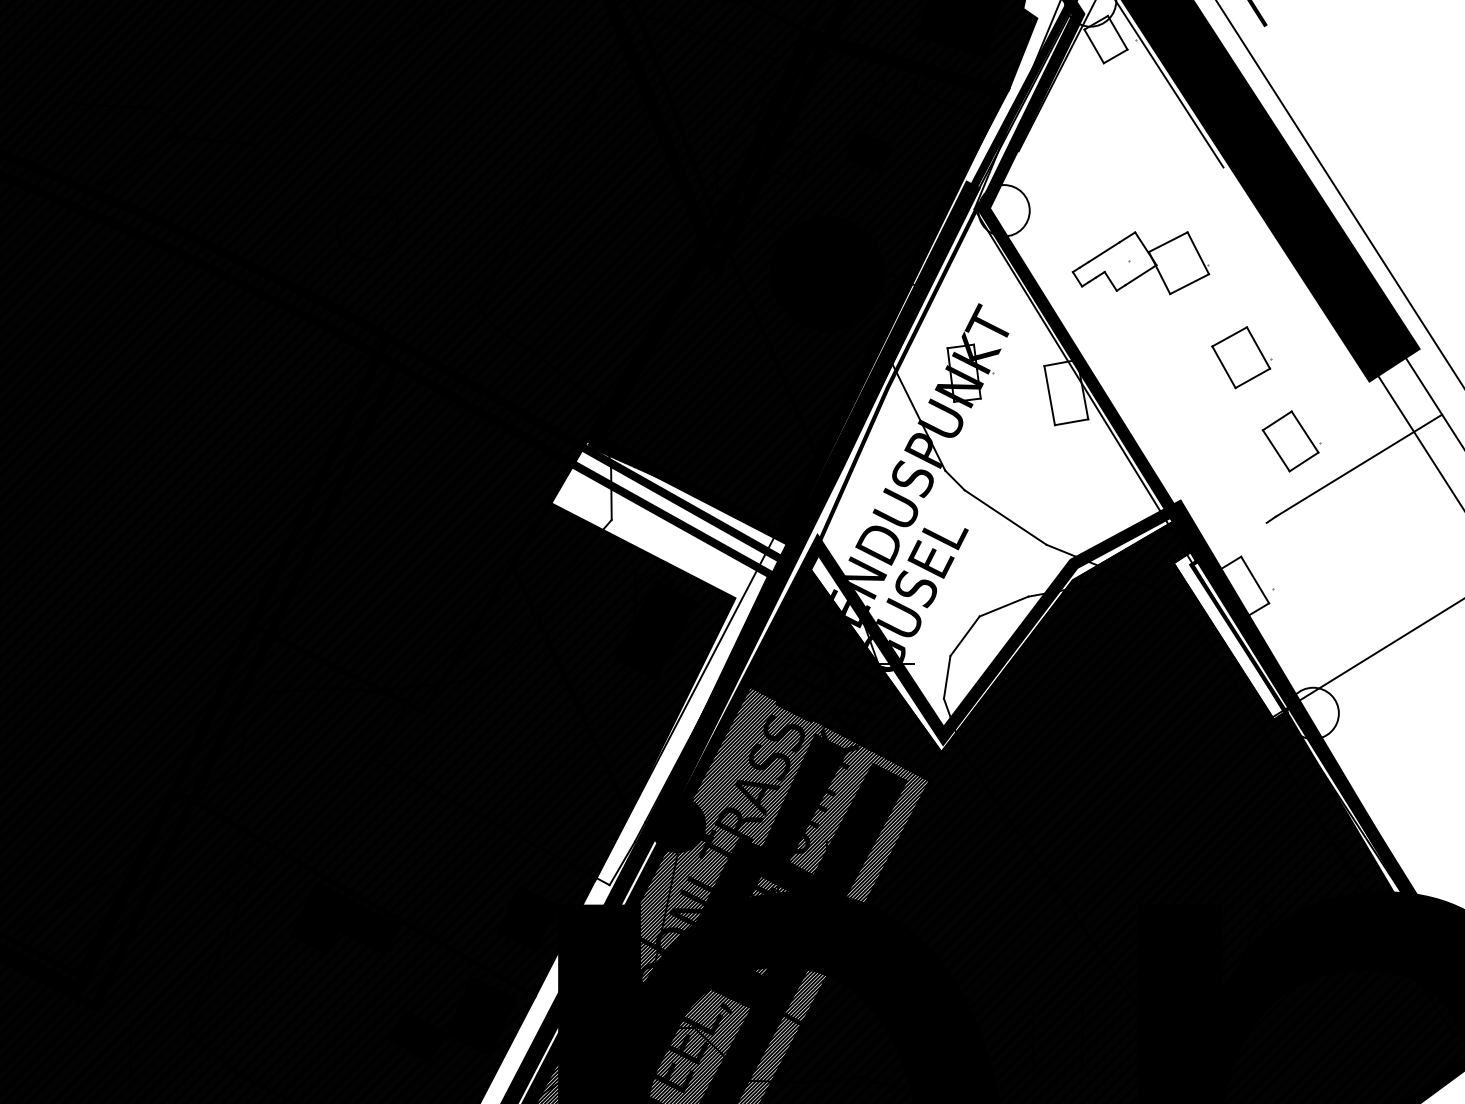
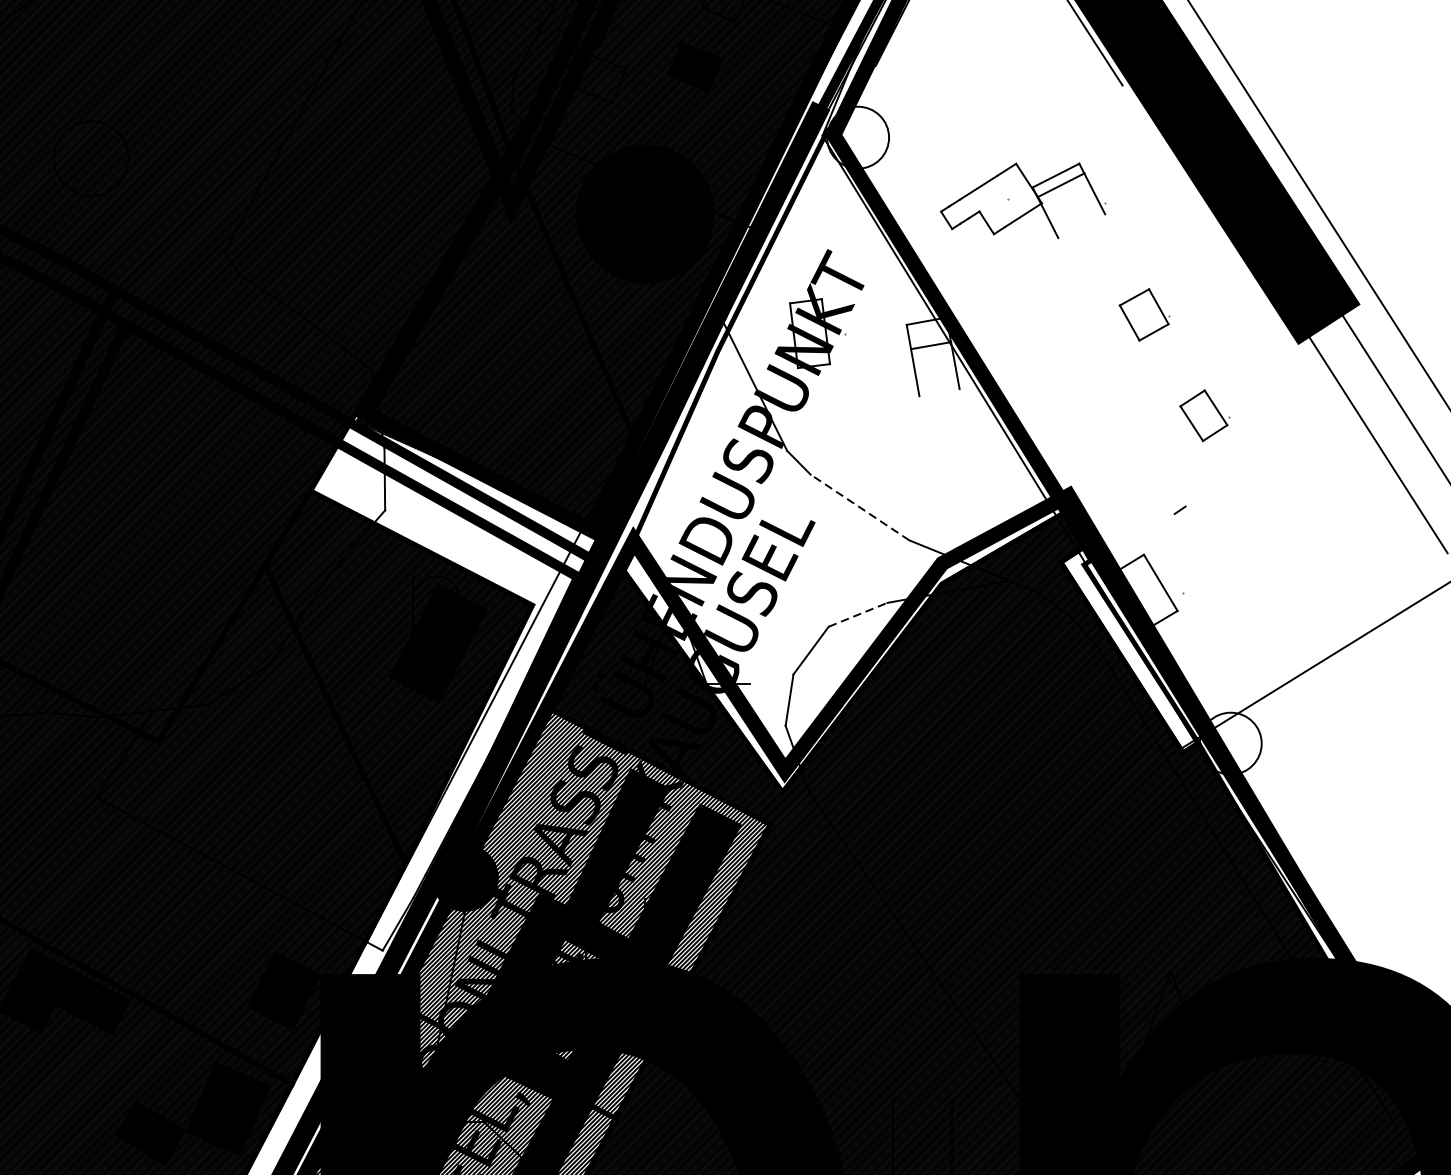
line: (1189, 284) -> (1061, 185), moved
part: (1241, 357) -> (1144, 314), size x0.7
line: (1071, 422) -> (930, 345), moved
part: (1291, 441) -> (1204, 415), size x0.7
line: (1358, 465) -> (1285, 444), removed
line: (1005, 517) -> (859, 507), solid -> dashed
line: (1004, 606) -> (858, 614), solid -> dashed

